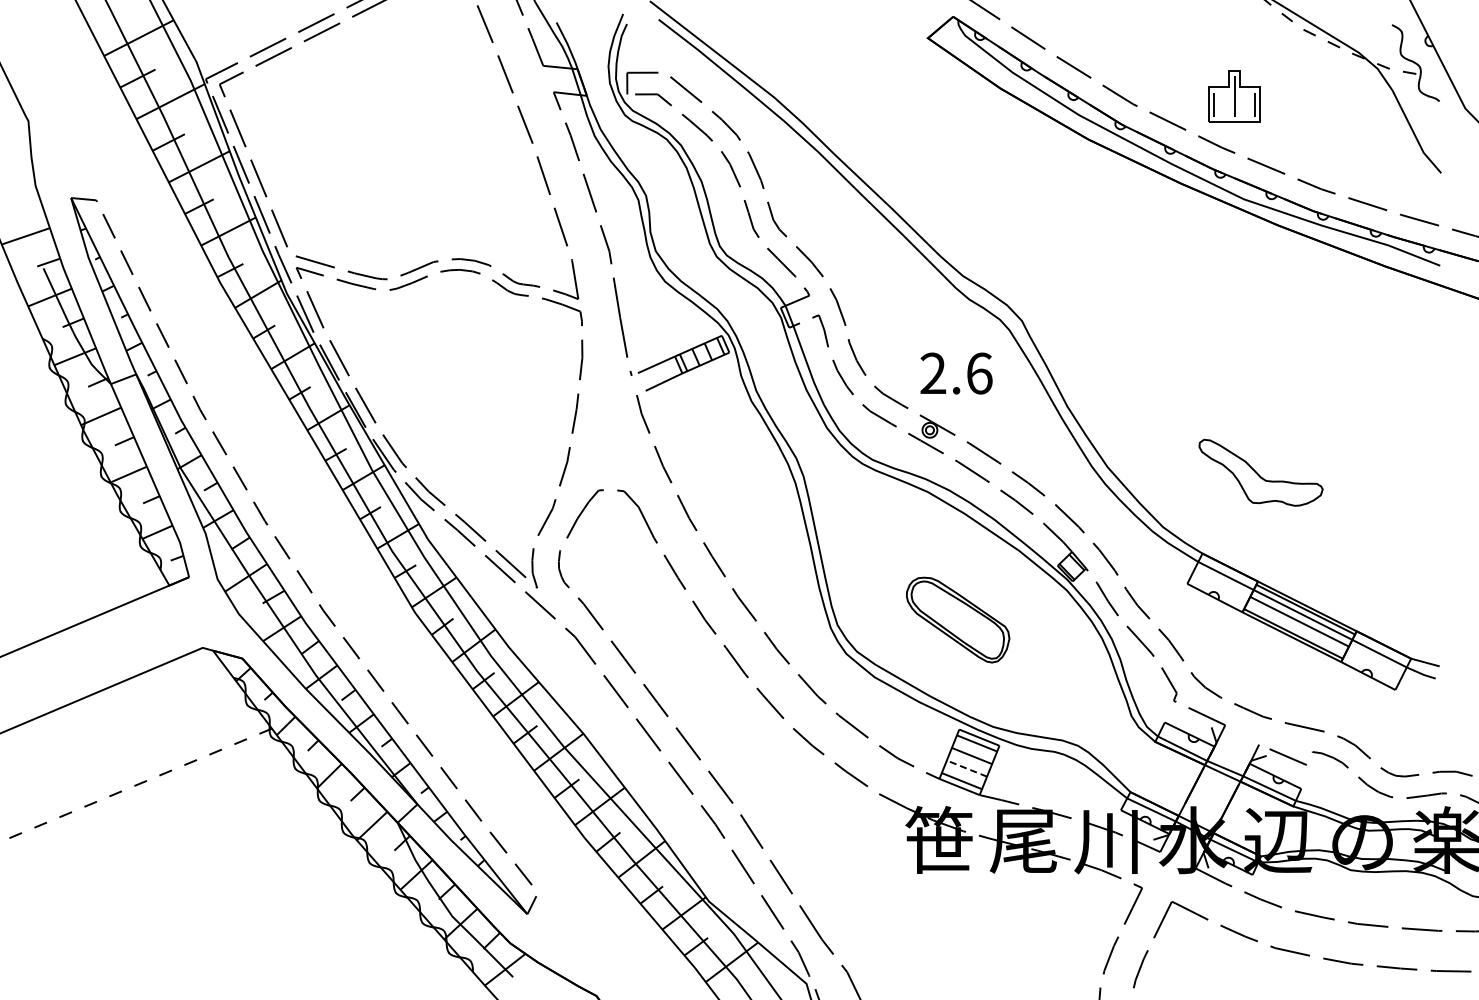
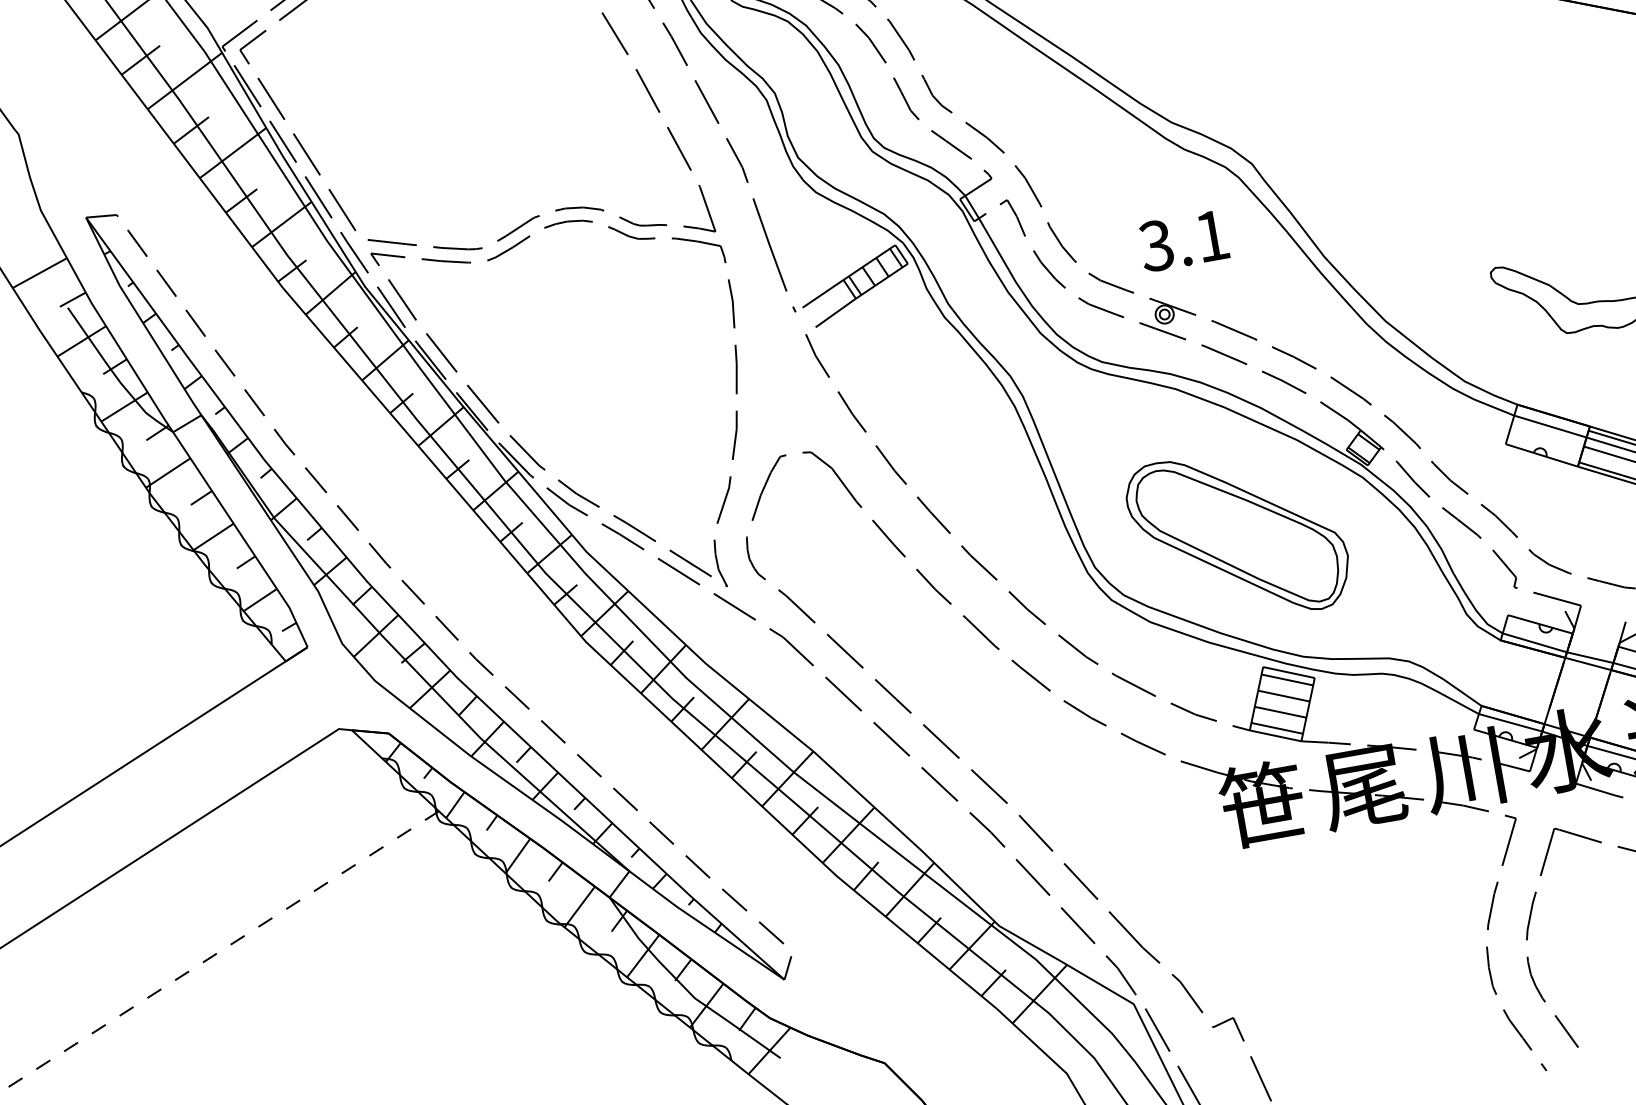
text: (956, 373) -> (1184, 240), 2.6 -> 3.1
part: (957, 619) -> (1237, 535), size x1.67
line: (966, 768) -> (1280, 712), dashed -> solid

